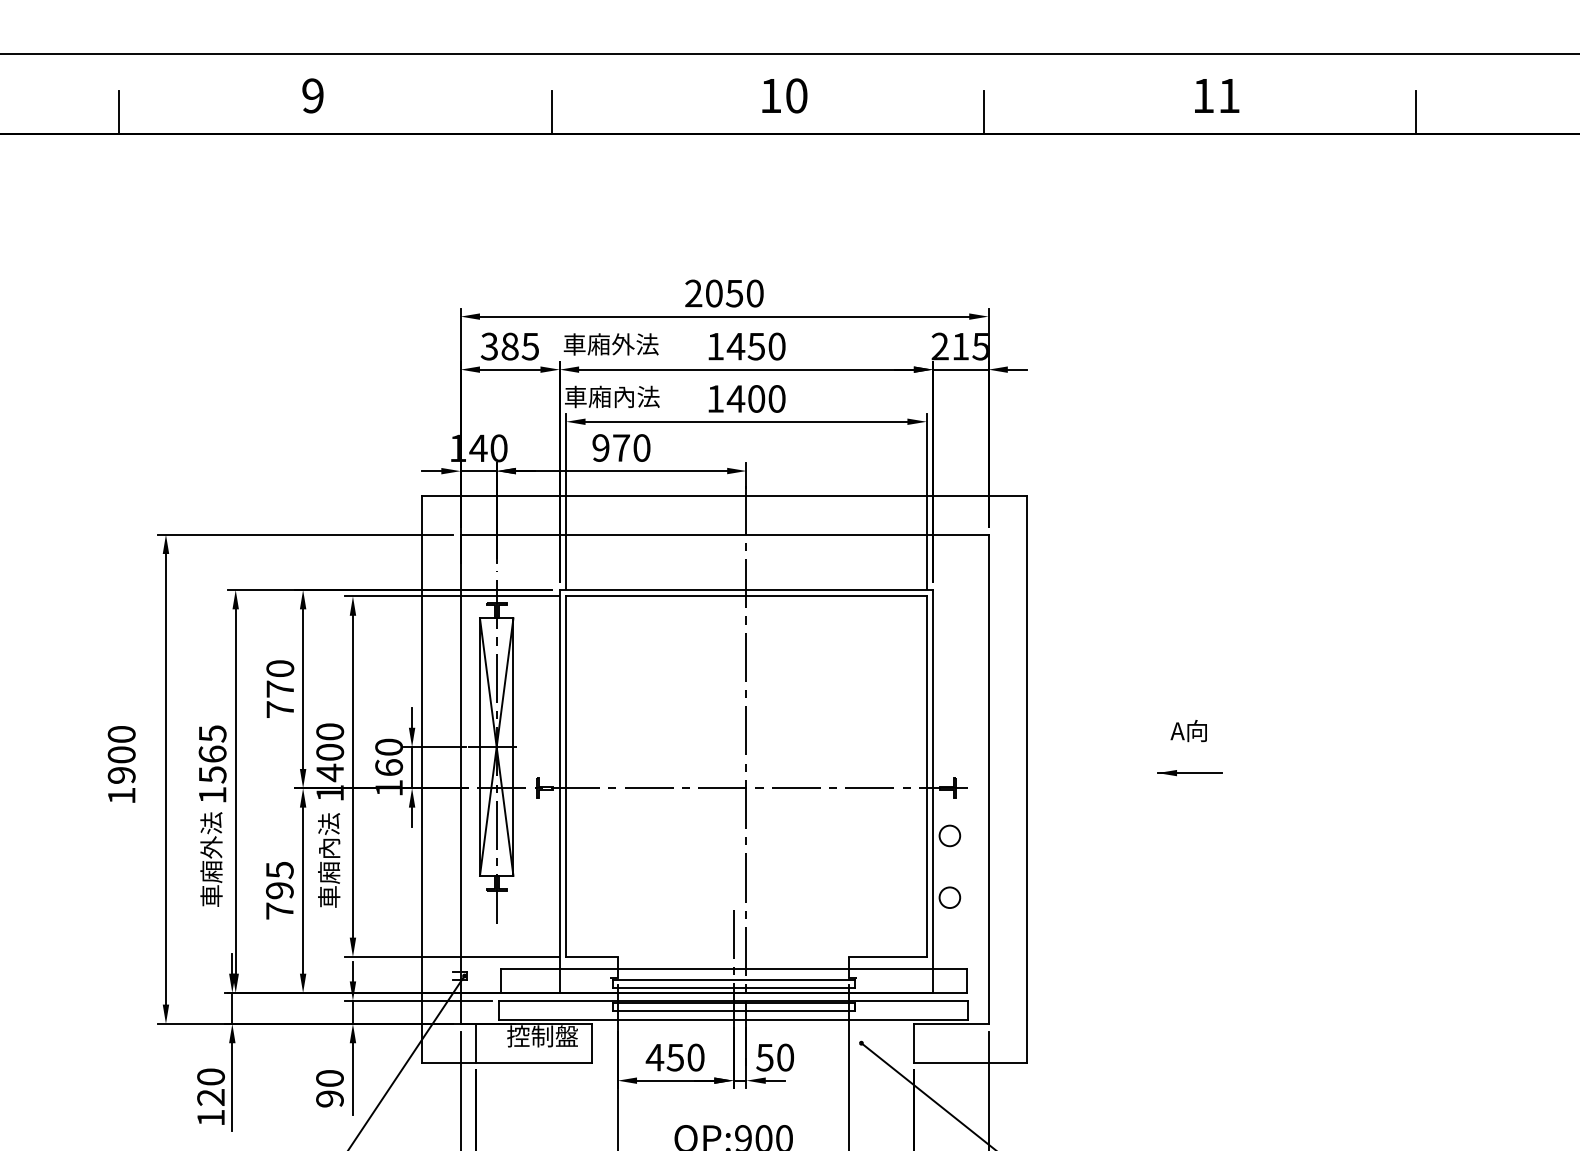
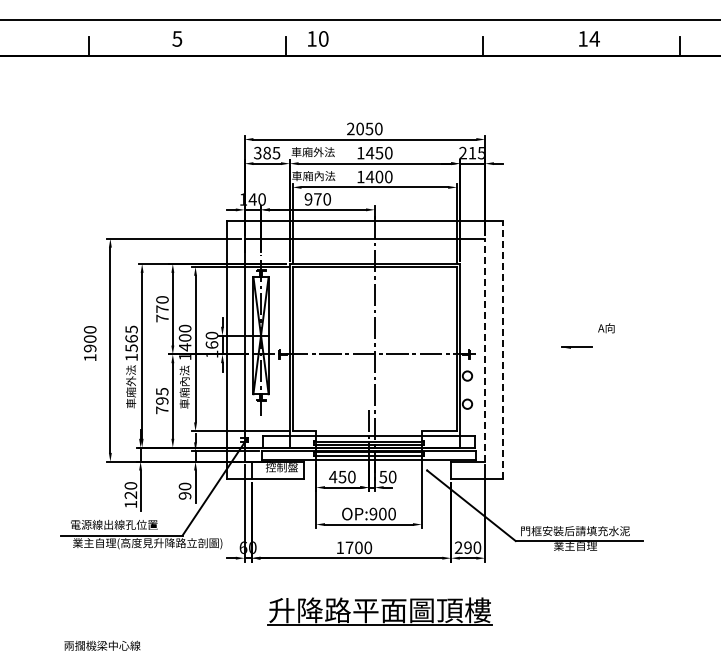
text: (313, 94) -> (177, 38), 9 -> 5
text: (785, 94) -> (318, 38), moved
text: (1228, 94) -> (594, 38), 11 -> 14
text: (1189, 731) -> (606, 328), moved
line: (989, 777) -> (485, 349), solid -> dashed
line: (1026, 777) -> (502, 349), solid -> dashed

